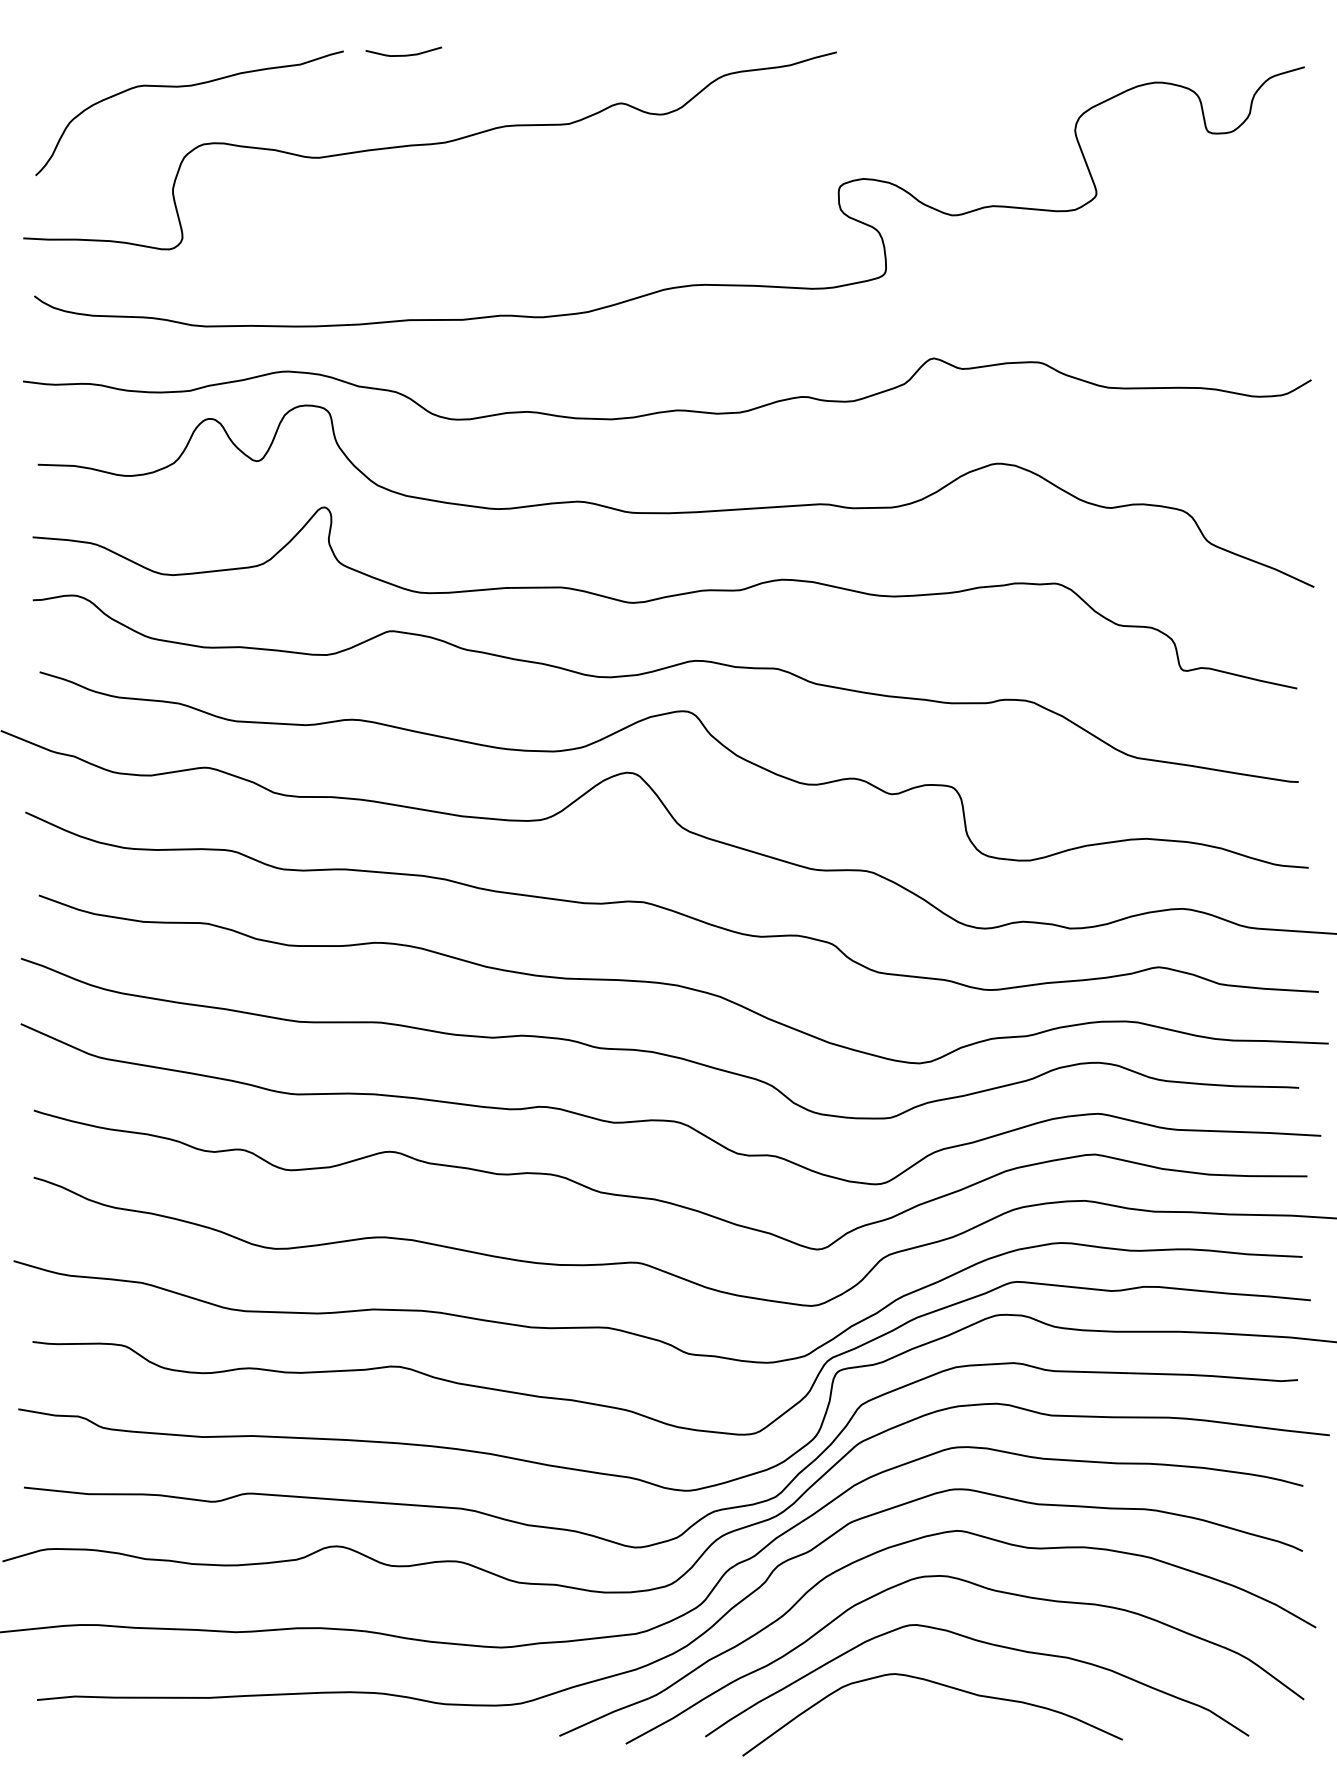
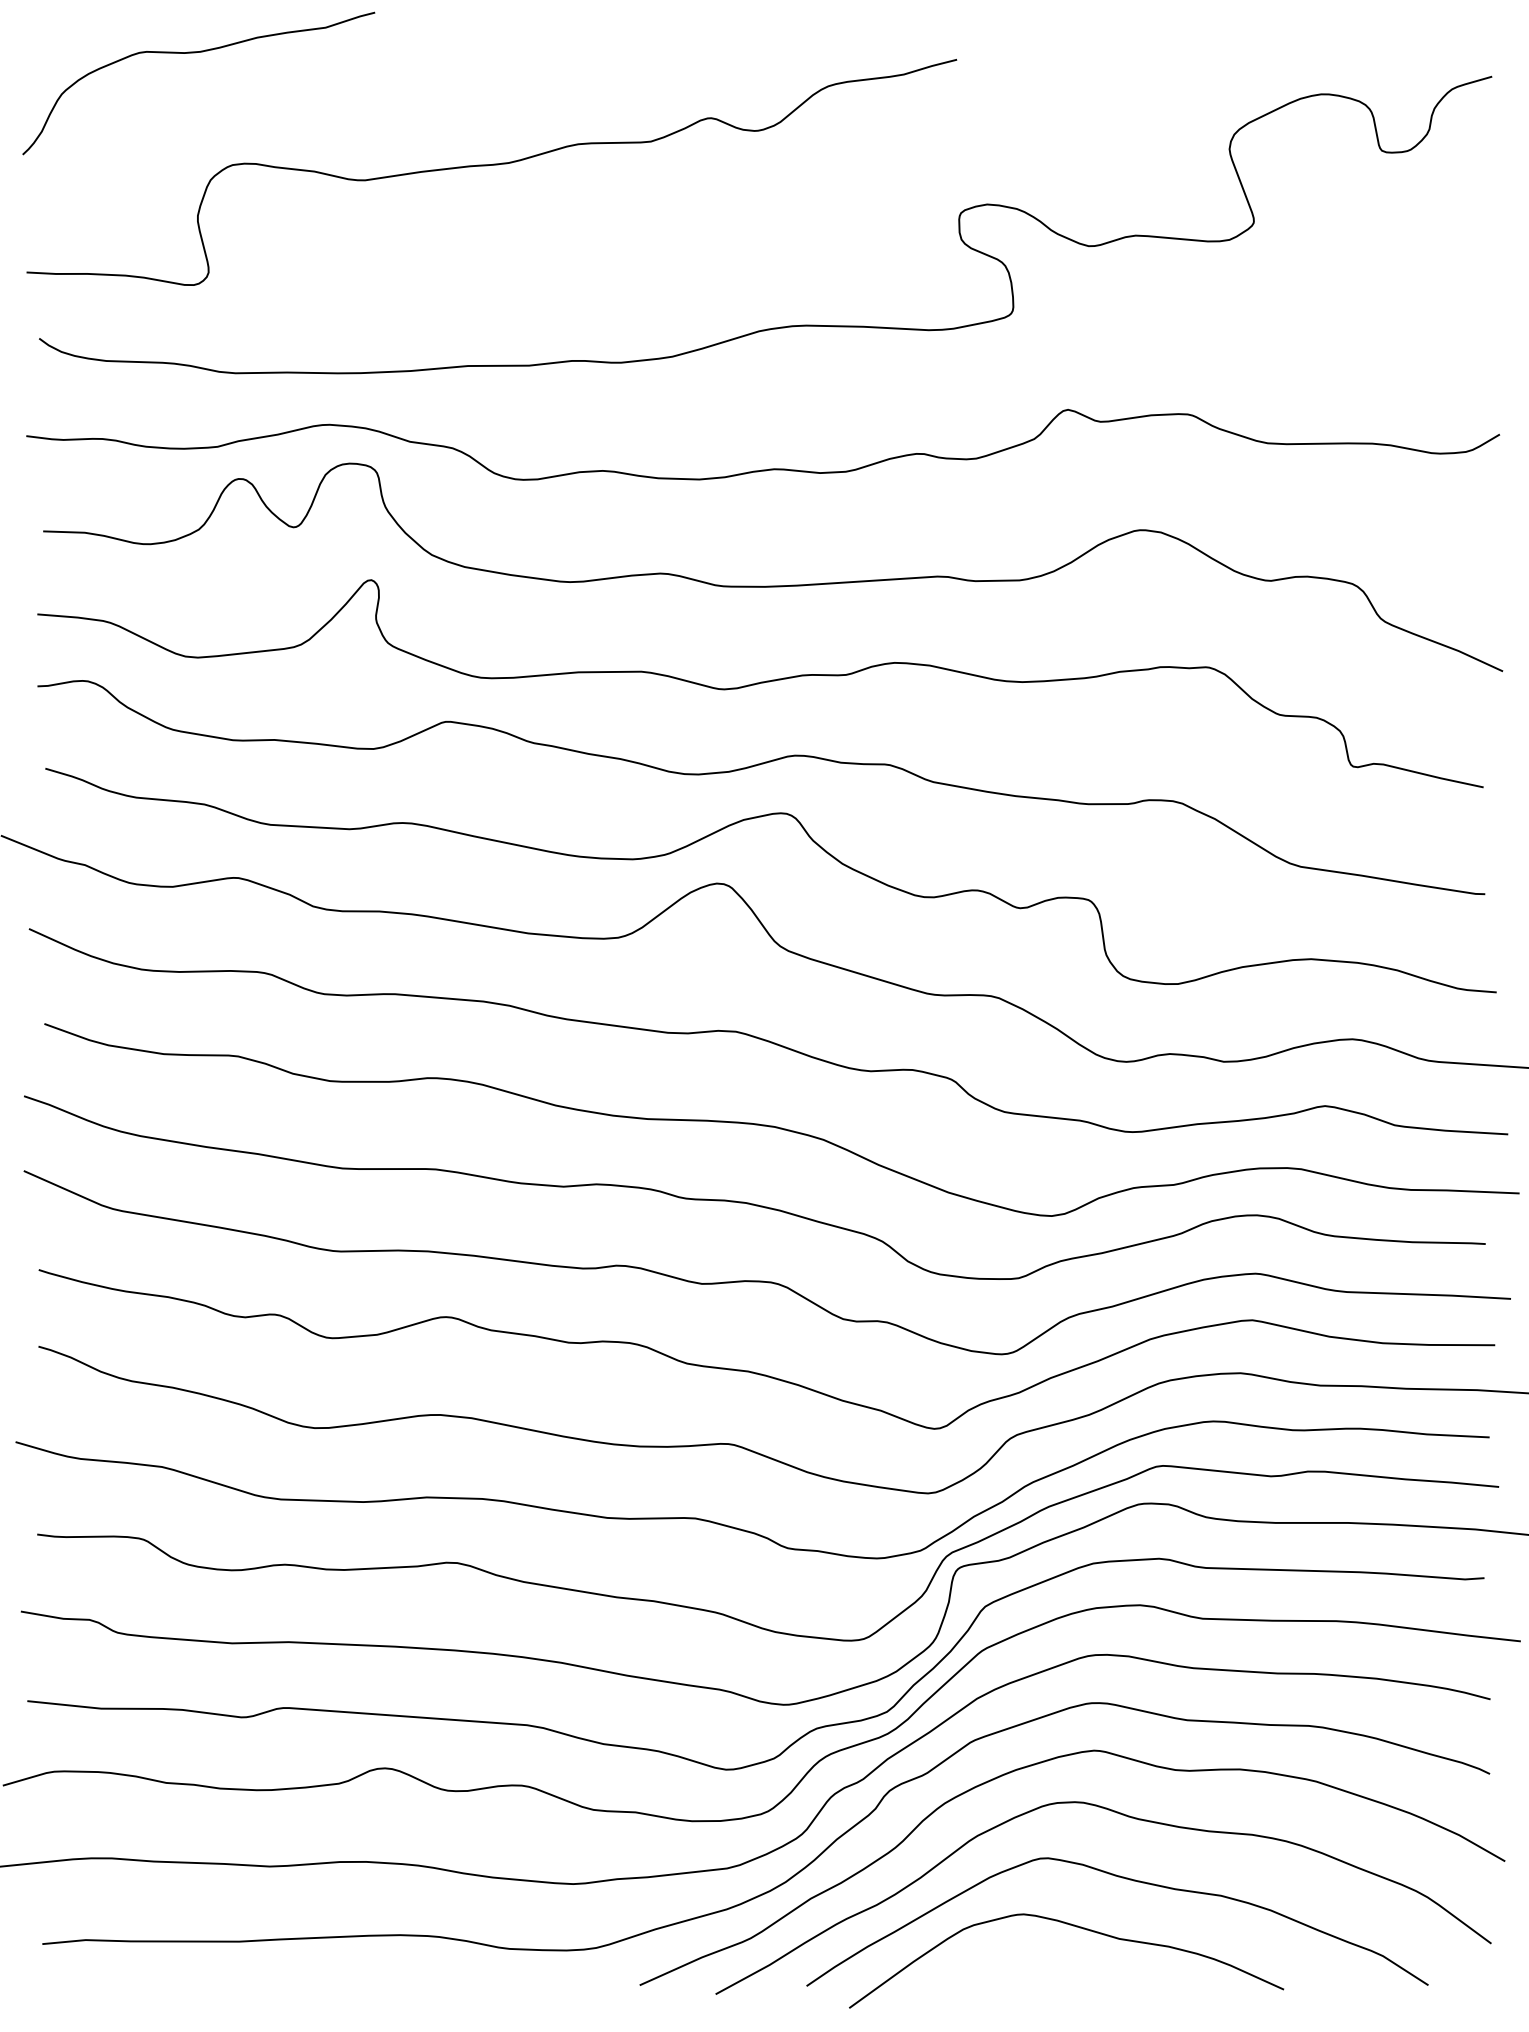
curve: (403, 54) -> (461, 62), removed
curve: (186, 87) -> (195, 53), moved

